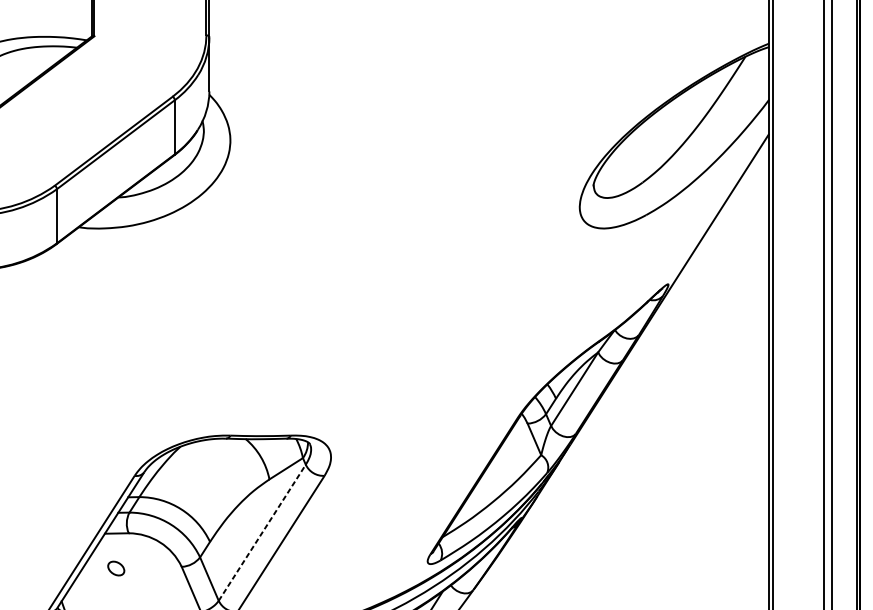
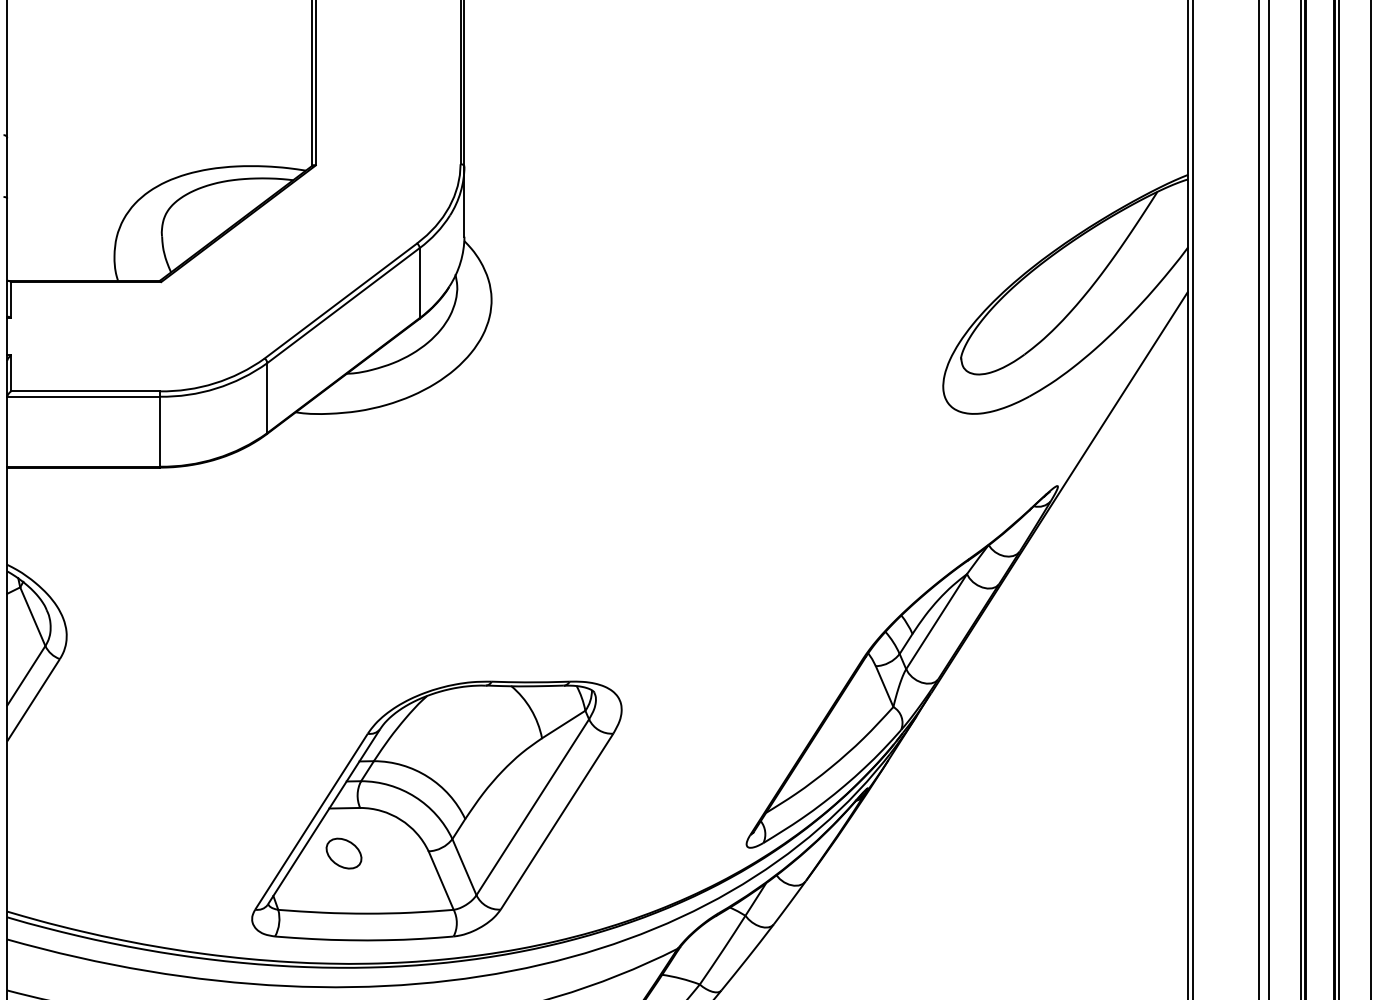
line: (262, 532) -> (533, 806), dashed -> solid
part: (115, 568) -> (343, 853), size x1.67

